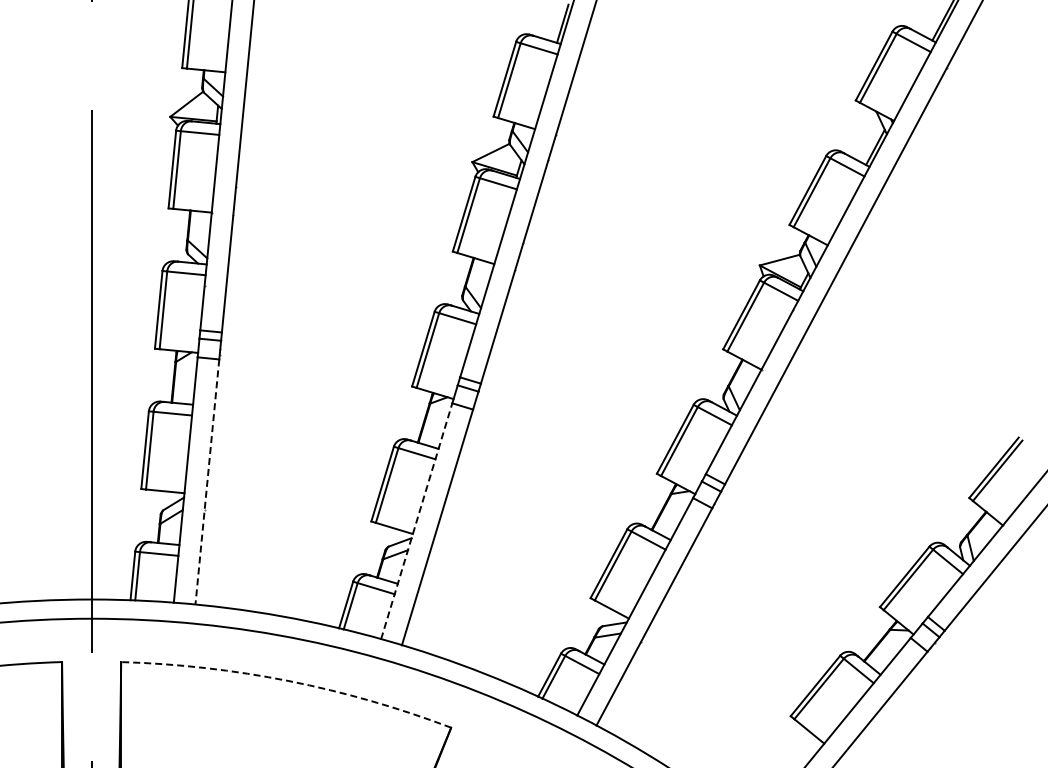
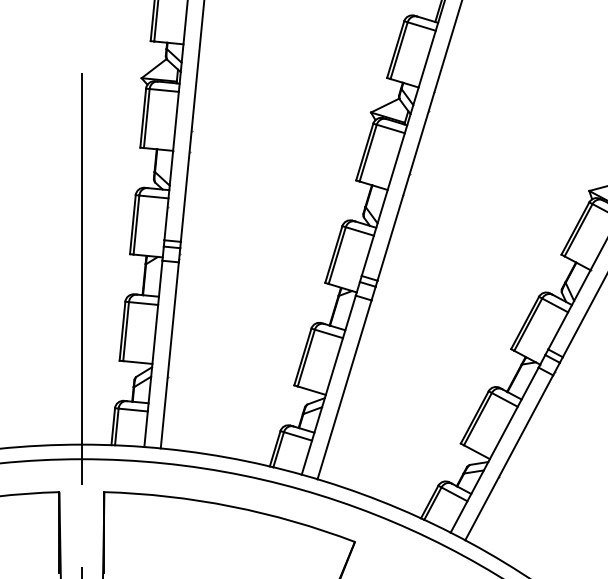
line: (207, 482) -> (169, 355), dashed -> solid
line: (416, 520) -> (328, 384), dashed -> solid
arc: (288, 681) -> (231, 506), dashed -> solid

